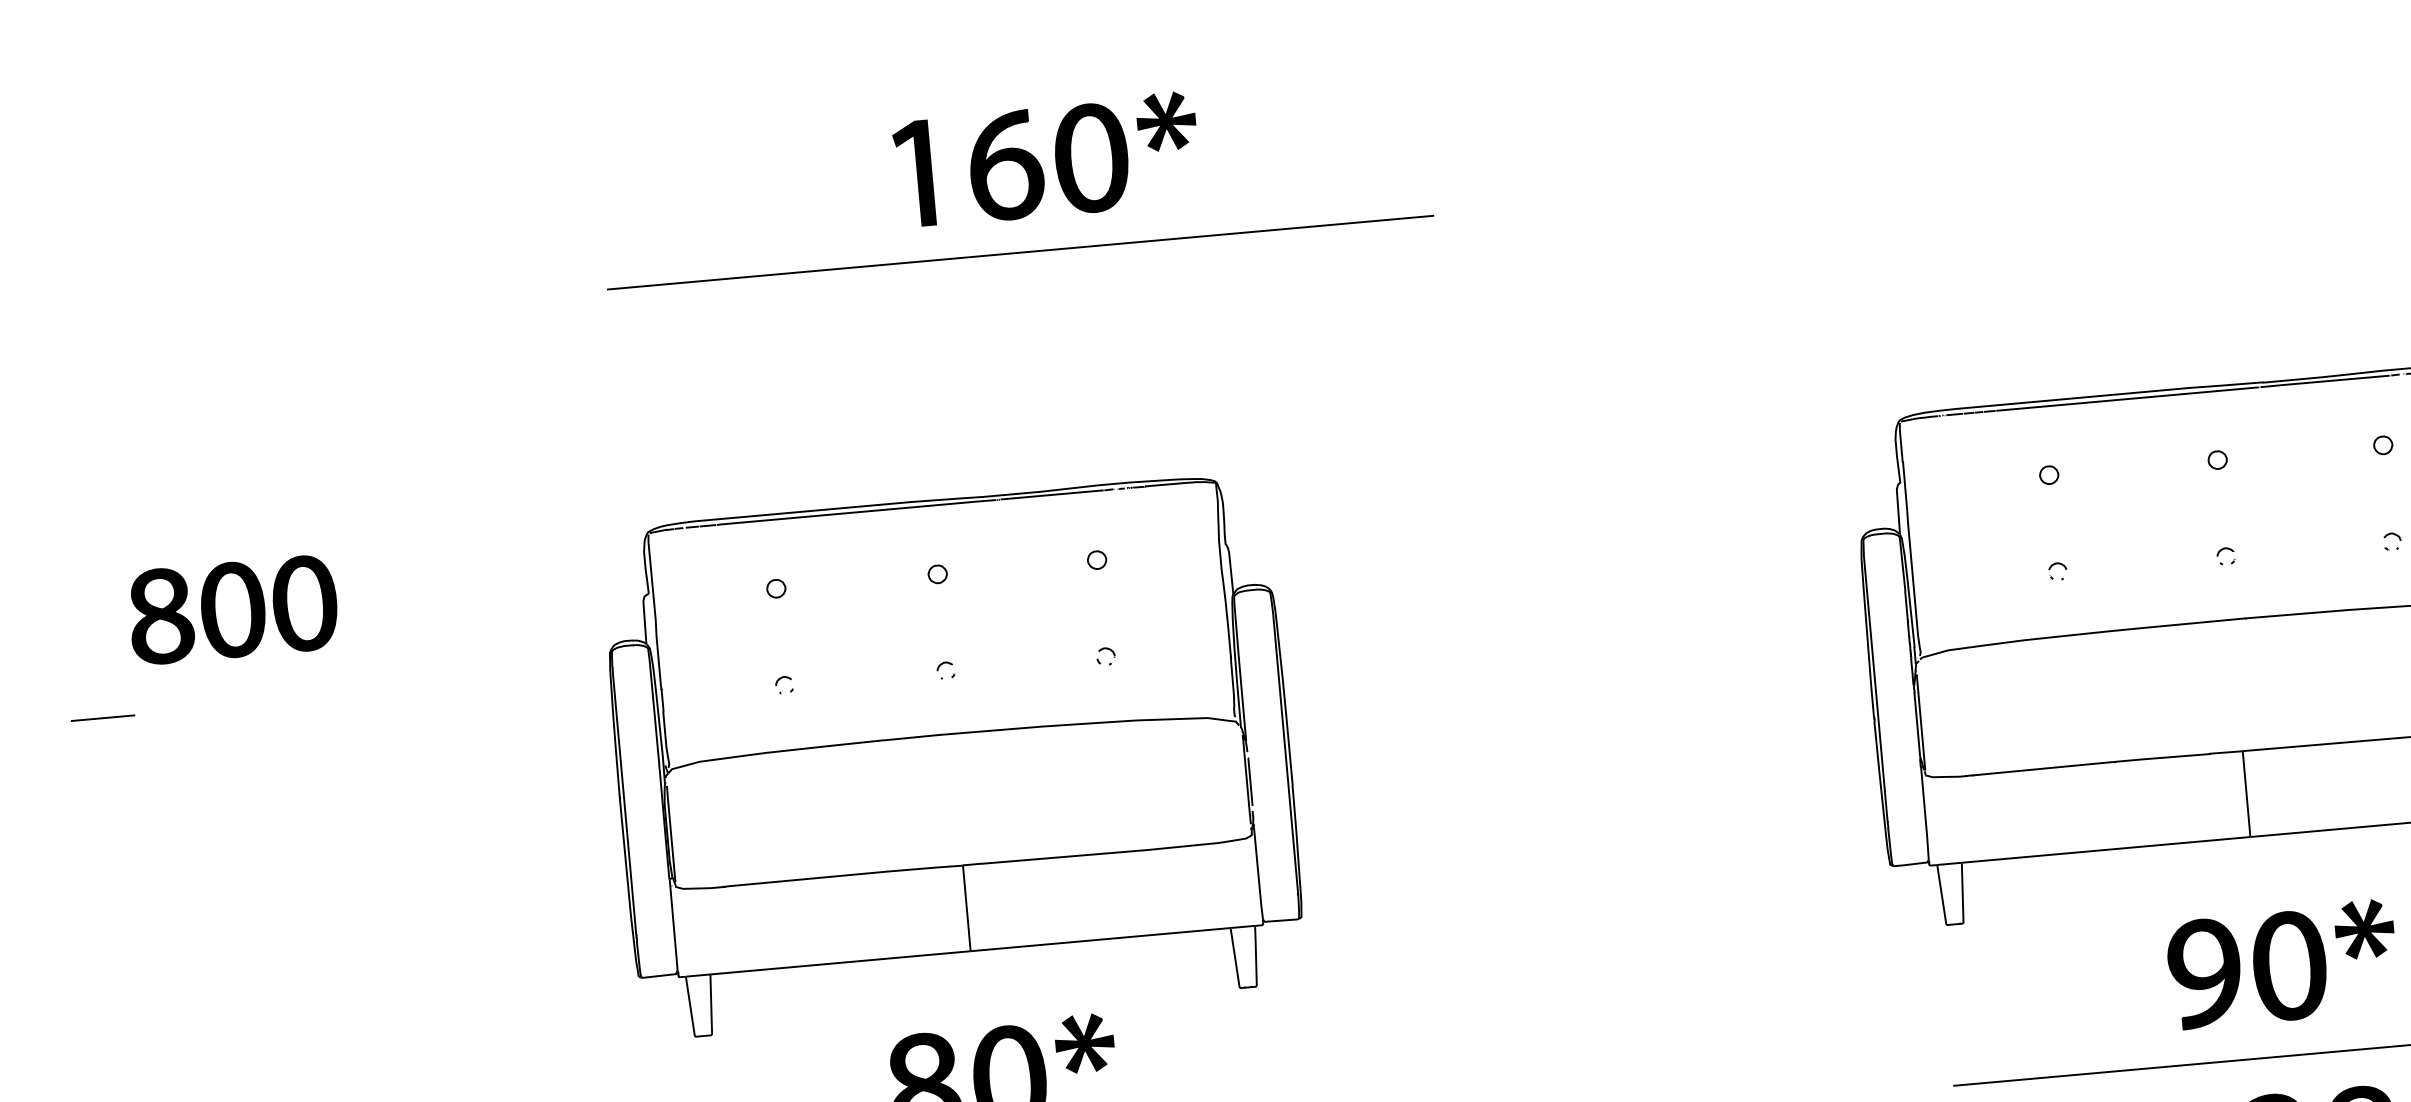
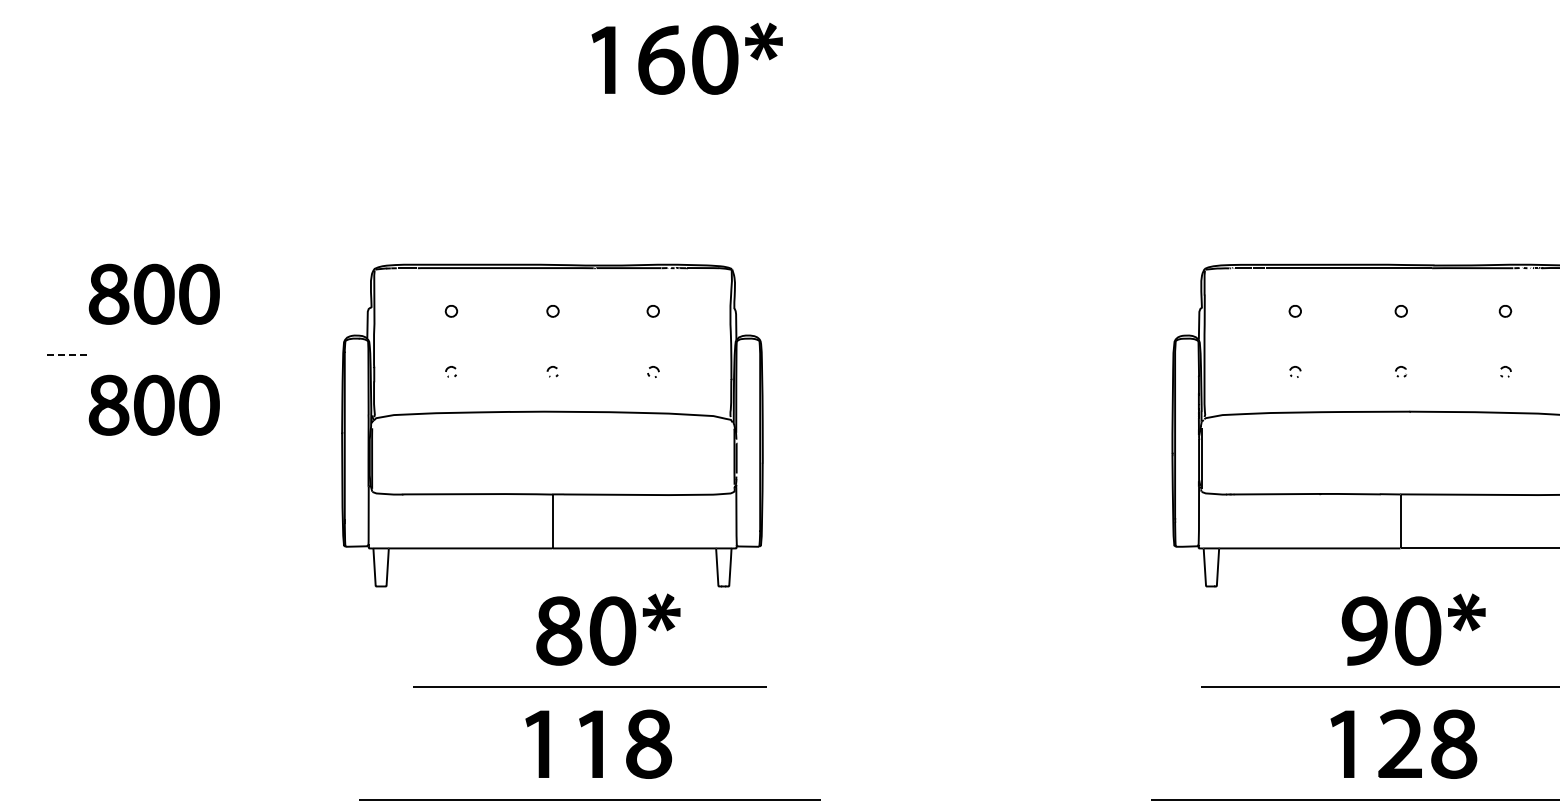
line: (1020, 251) -> (665, 114), removed
line: (102, 718) -> (66, 354), solid -> dashed
part: (953, 755) -> (552, 425), moved
part: (247, 785) -> (153, 404), added

